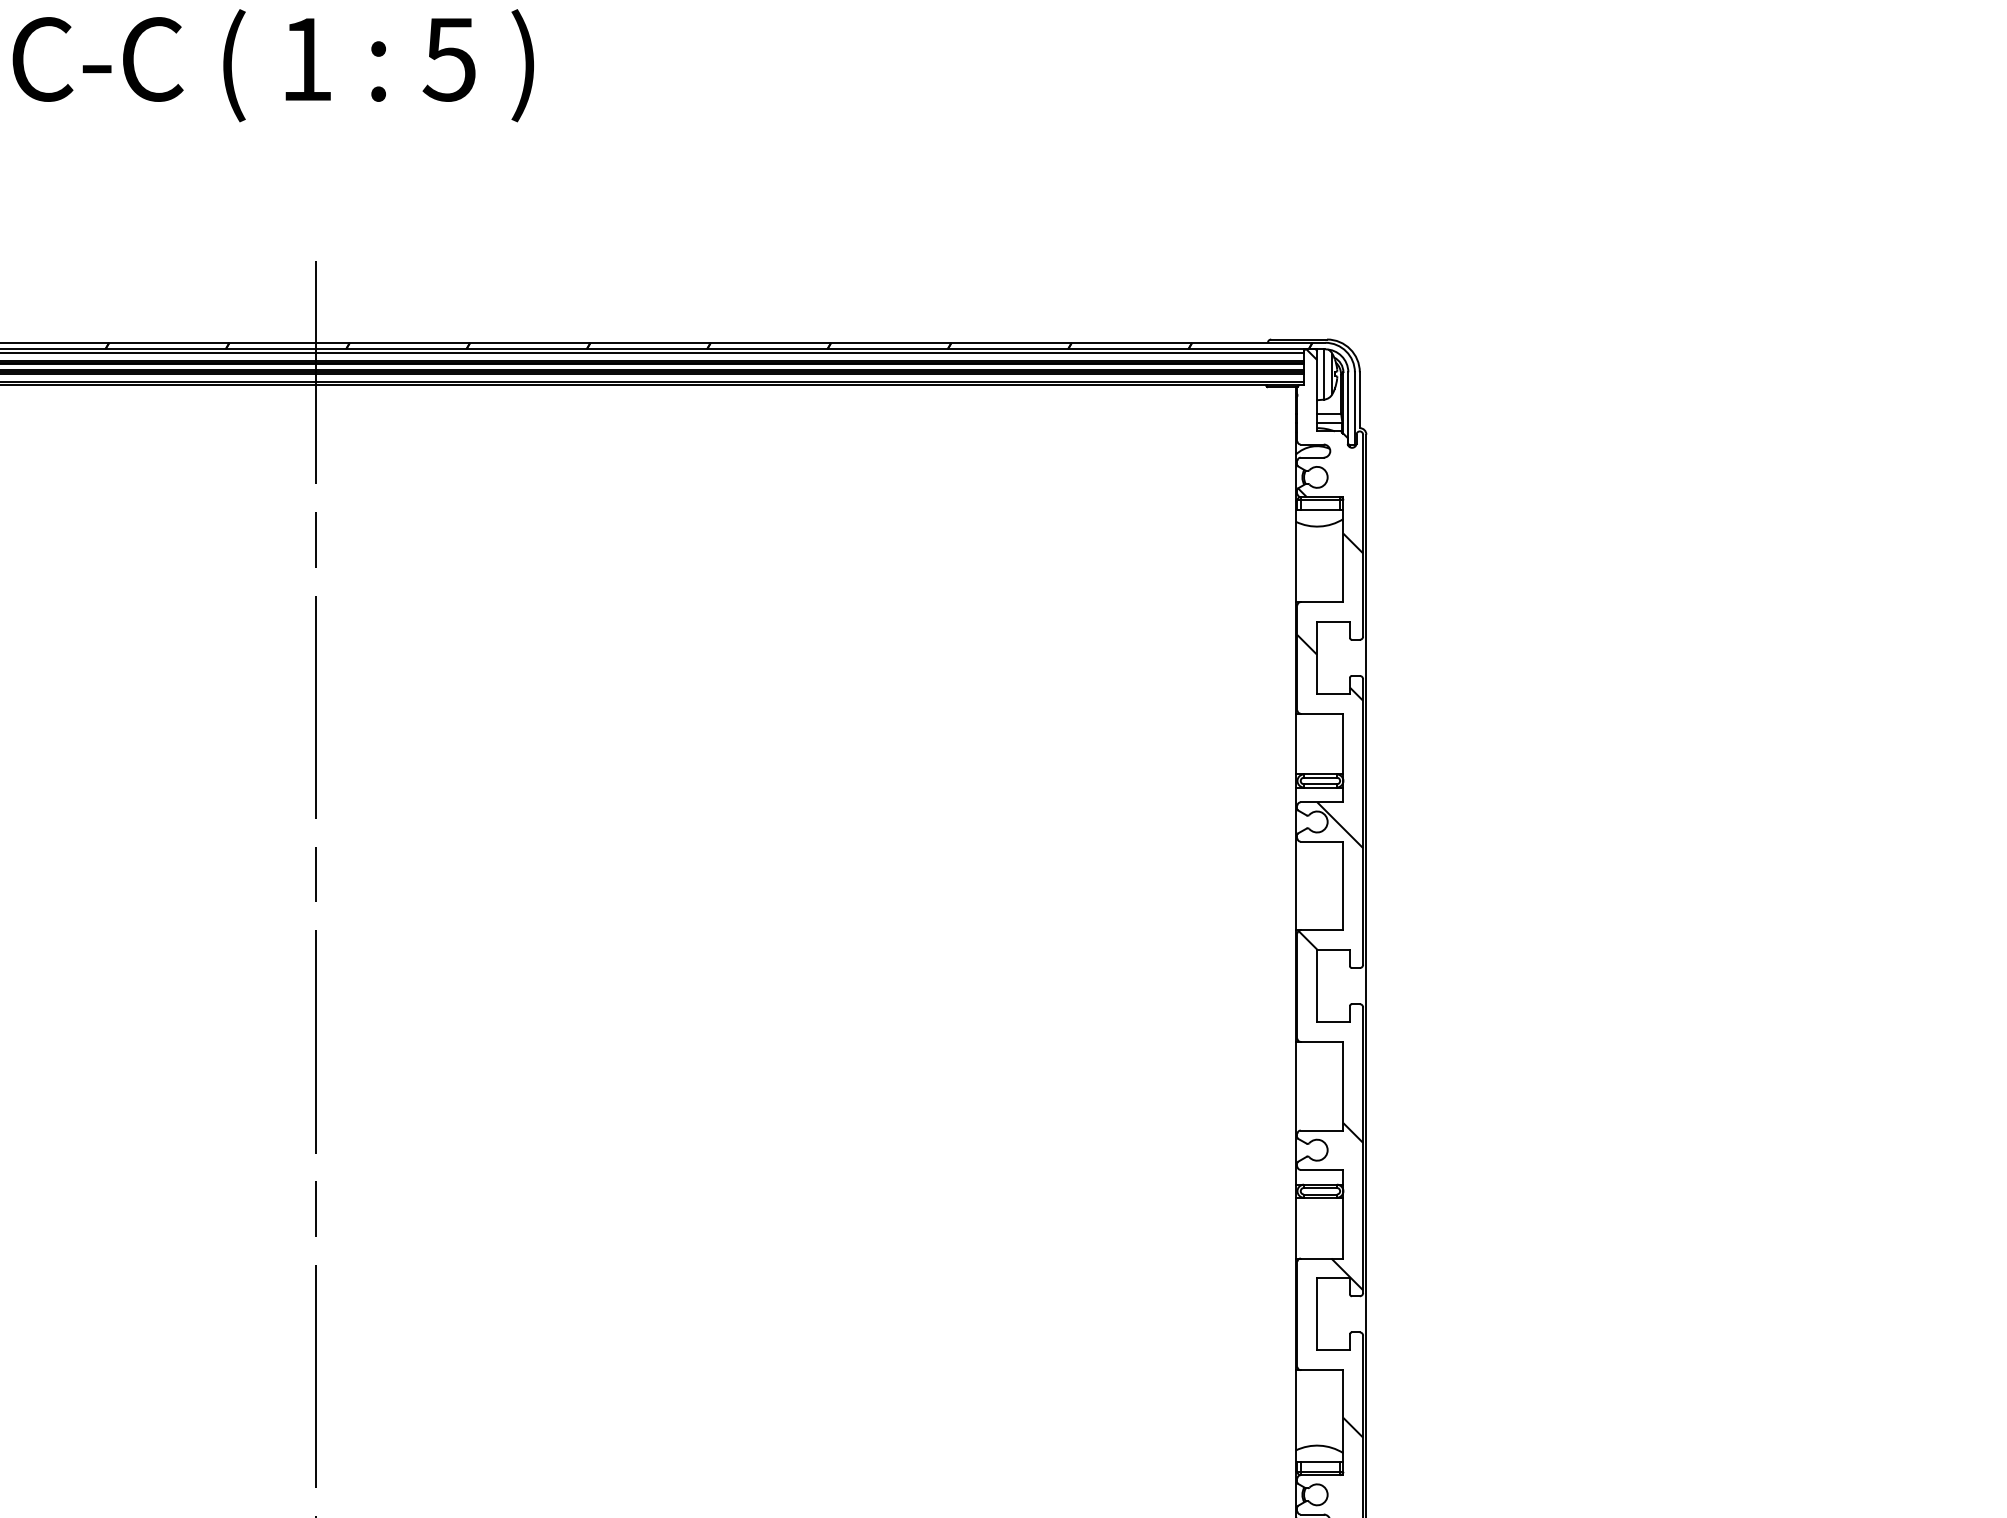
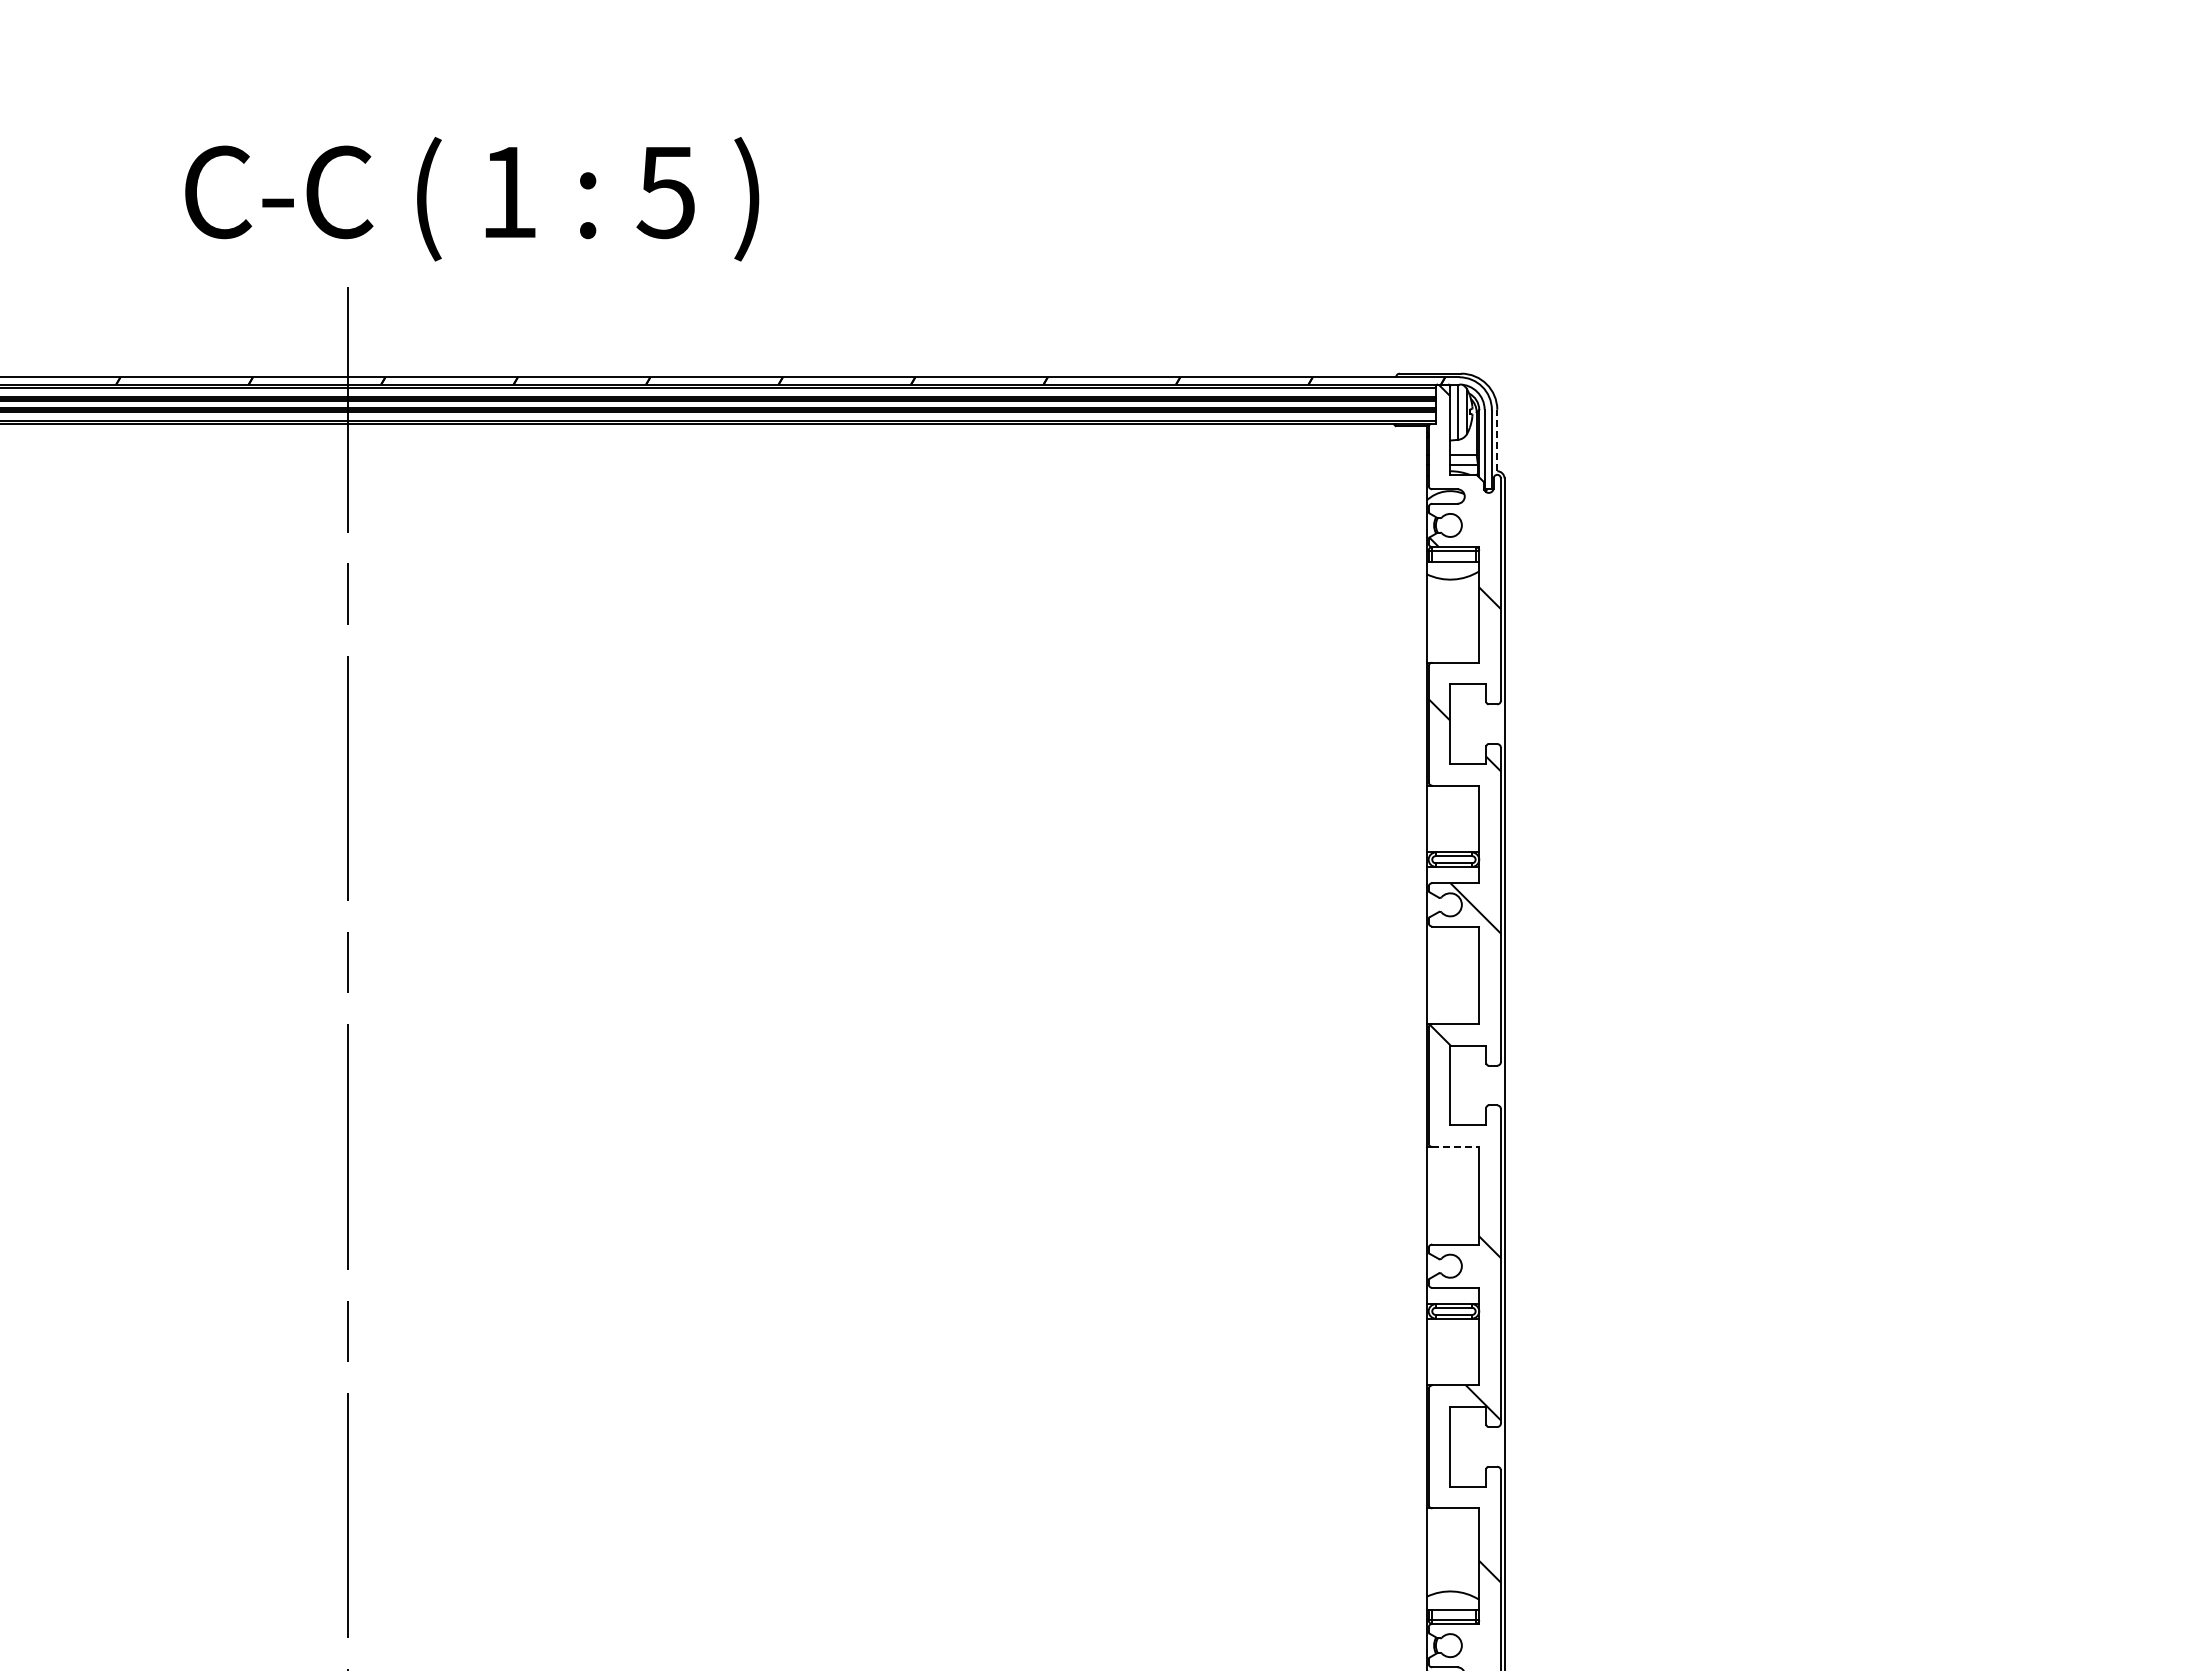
text: (273, 65) -> (472, 199), moved
line: (1360, 400) -> (1497, 440), solid -> dashed
line: (1322, 1041) -> (1456, 1146), solid -> dashed

